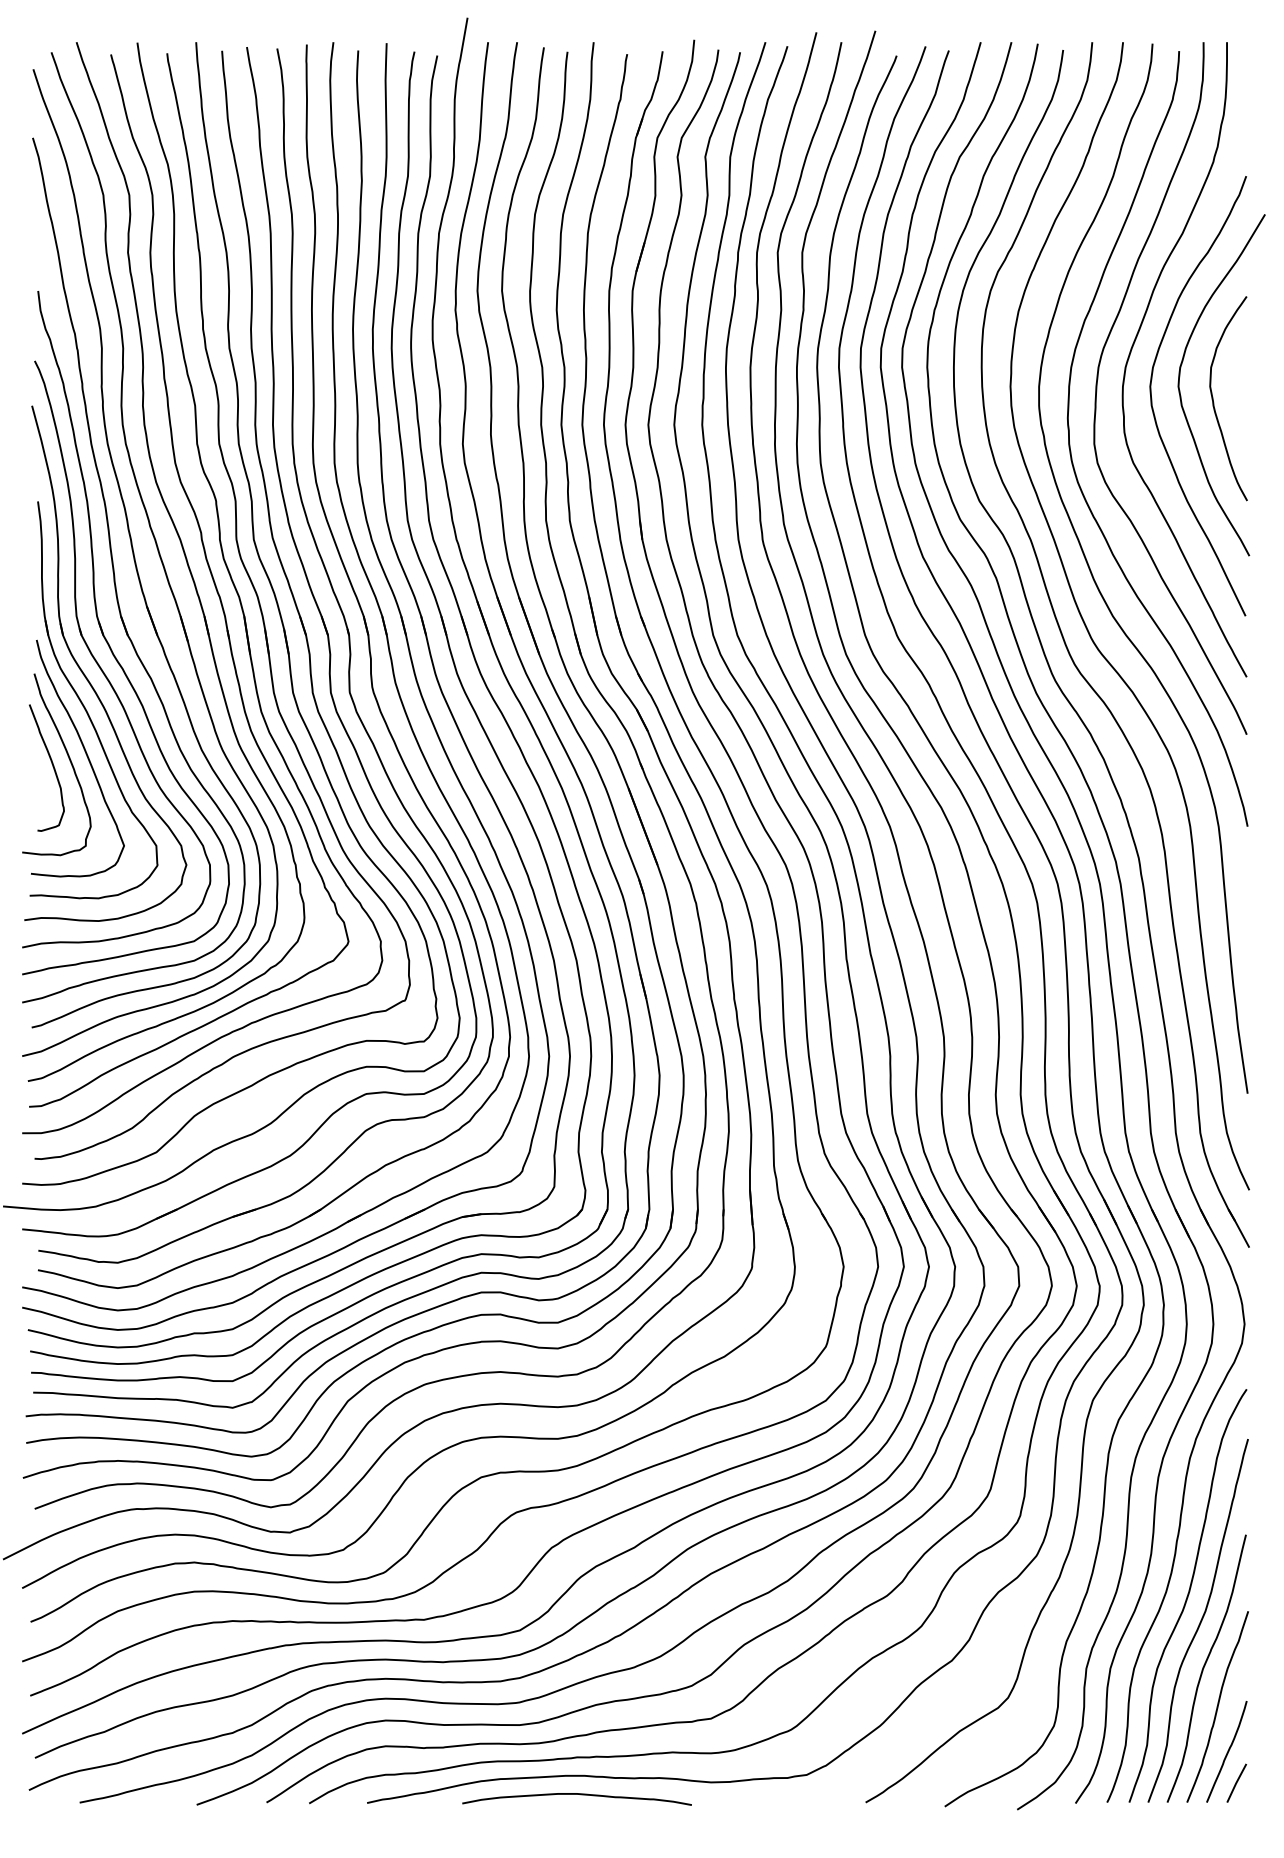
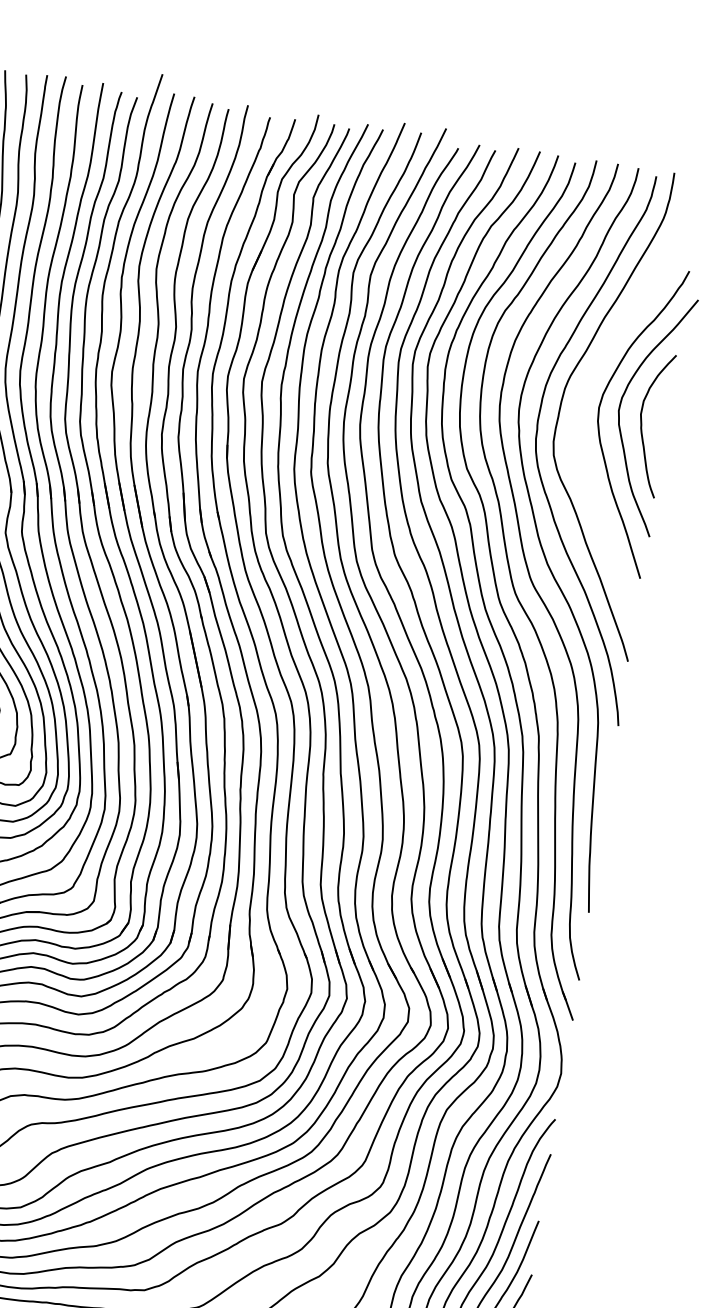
curve: (1135, 342) -> (593, 375), removed

